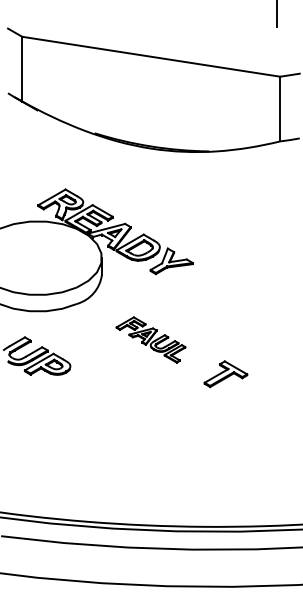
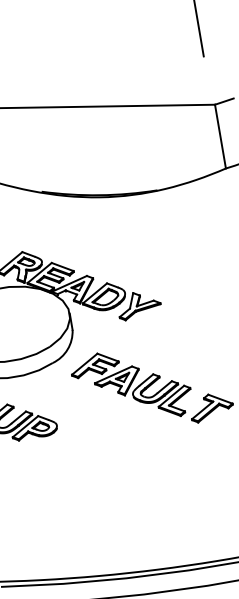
part: (150, 339) -> (131, 385), size x1.67

